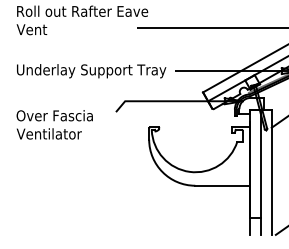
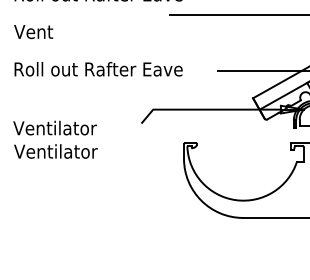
text: (31, 29) -> (33, 31), moved
text: (91, 71) -> (110, 71), Underlay Support Tray -> Roll out Rafter Eave
text: (54, 115) -> (62, 127), Over Fascia -> Ventilator

